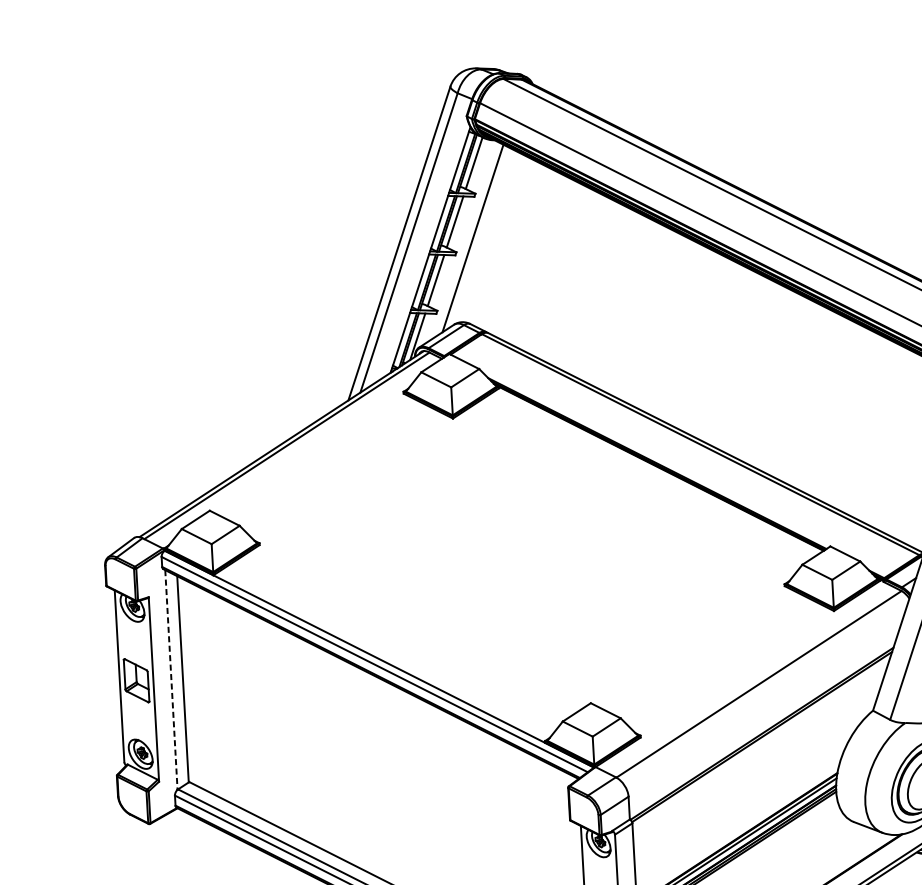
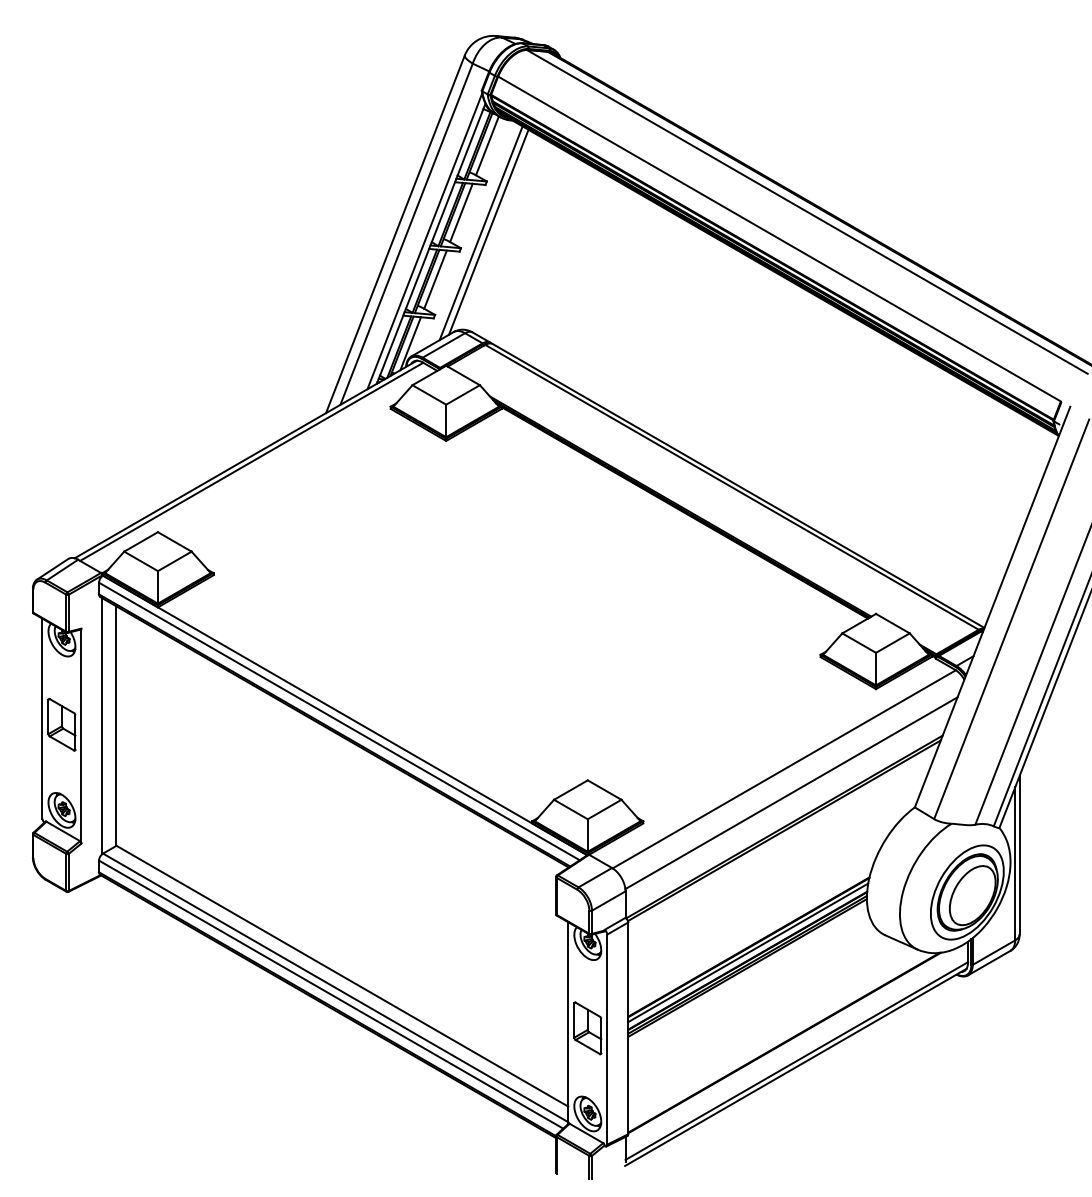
line: (479, 236) -> (488, 231), added
line: (424, 248) -> (424, 241), added
line: (171, 680) -> (102, 726), dashed -> solid
line: (766, 704) -> (791, 793), added

